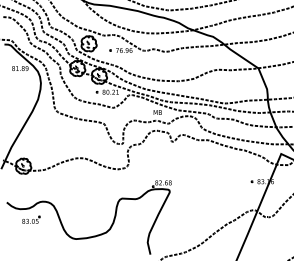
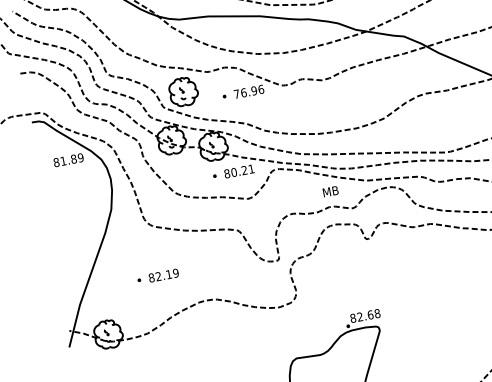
part: (55, 139) -> (156, 275), added

